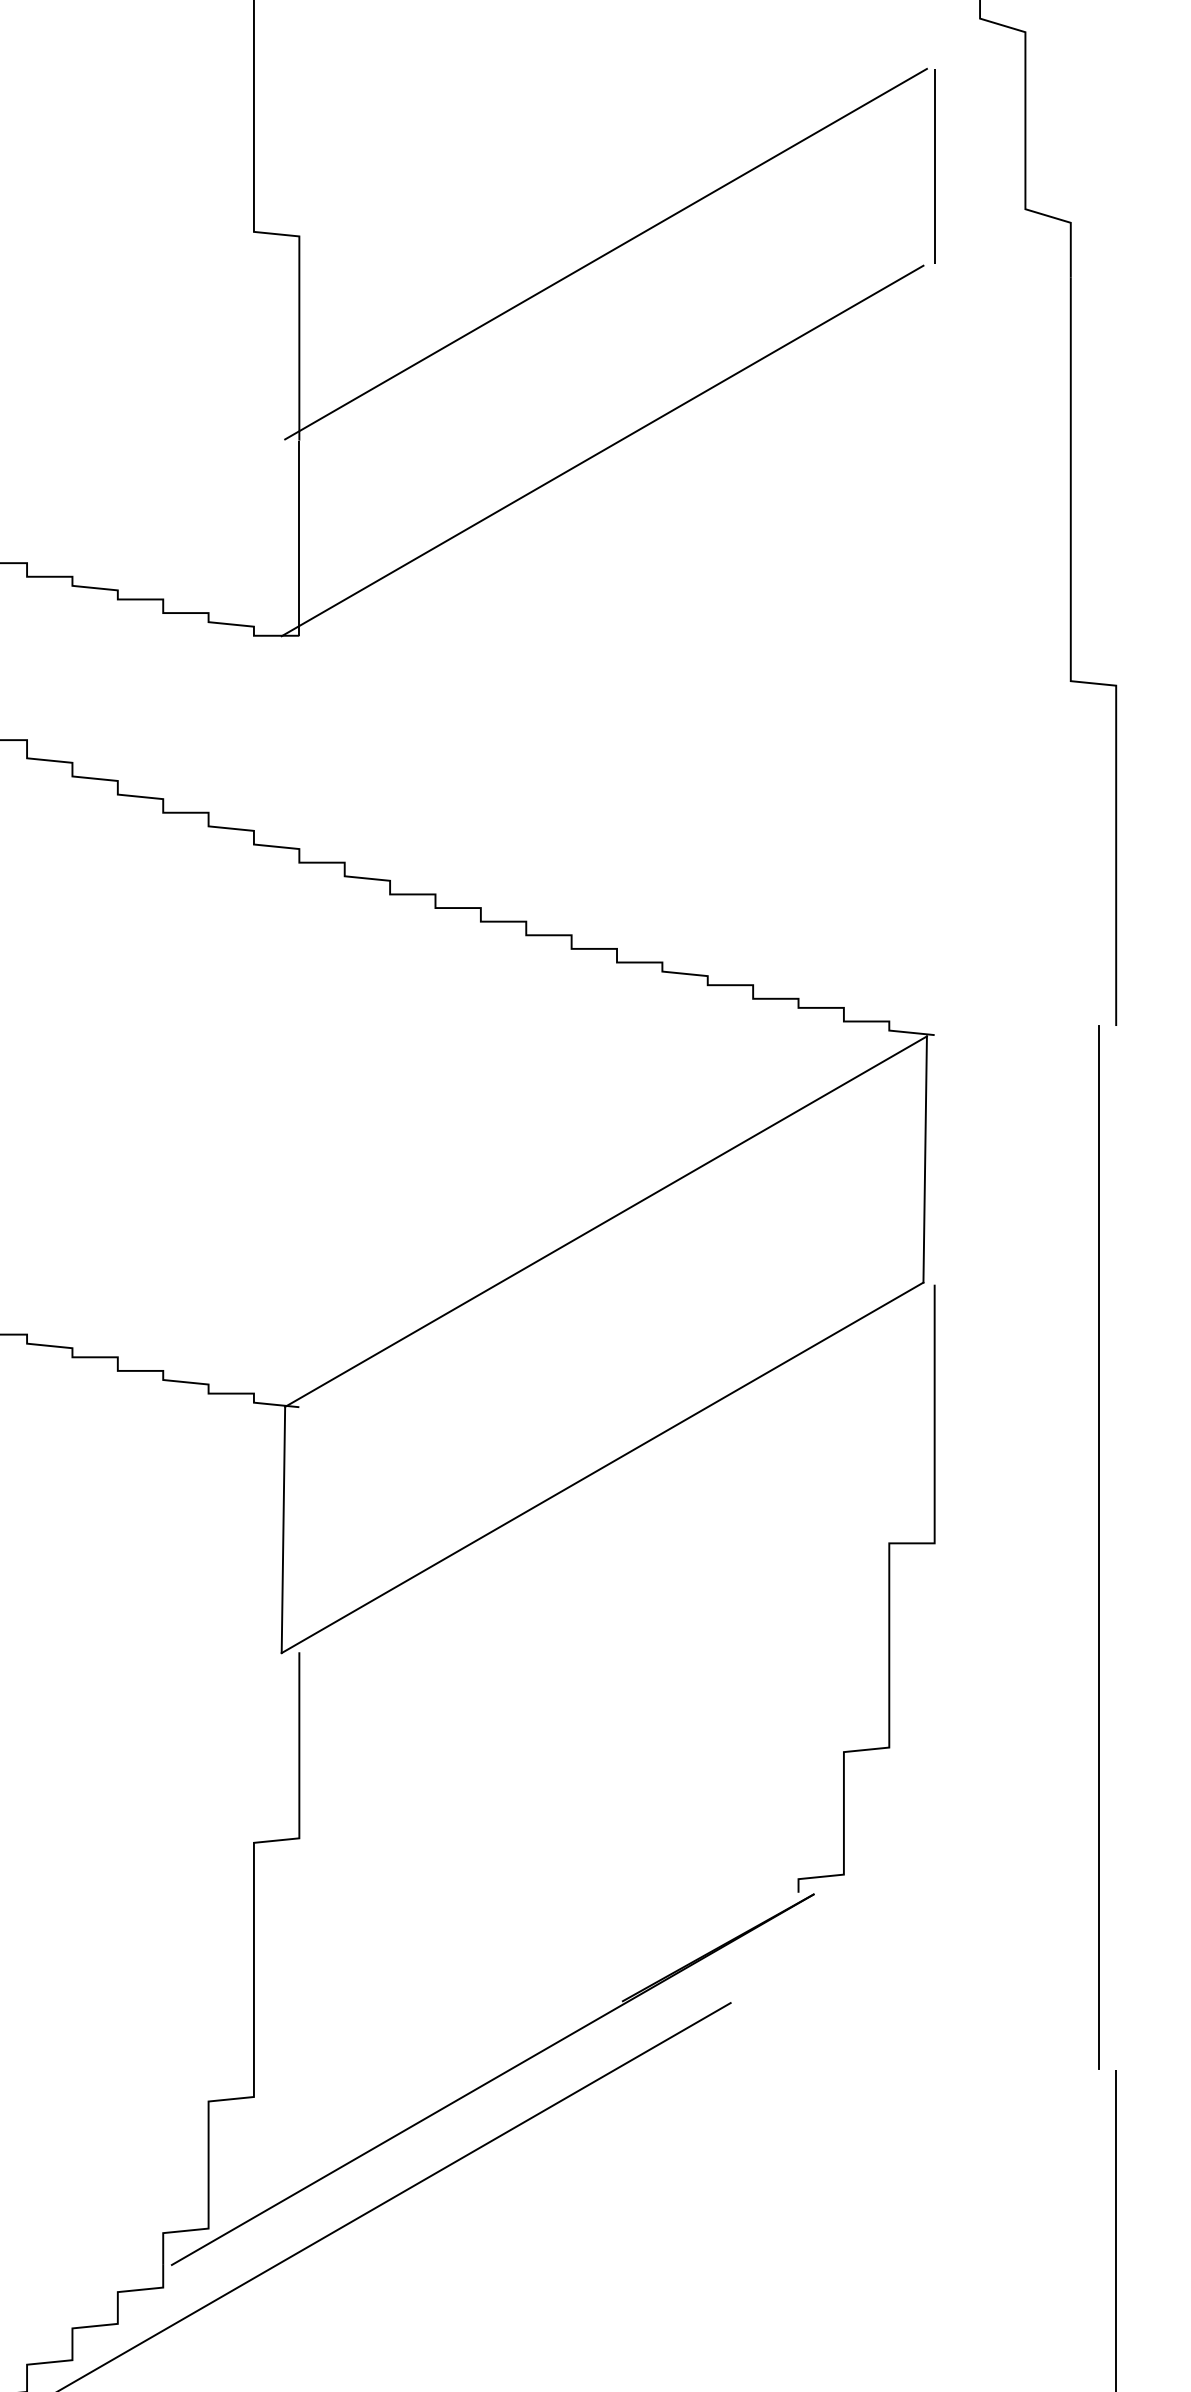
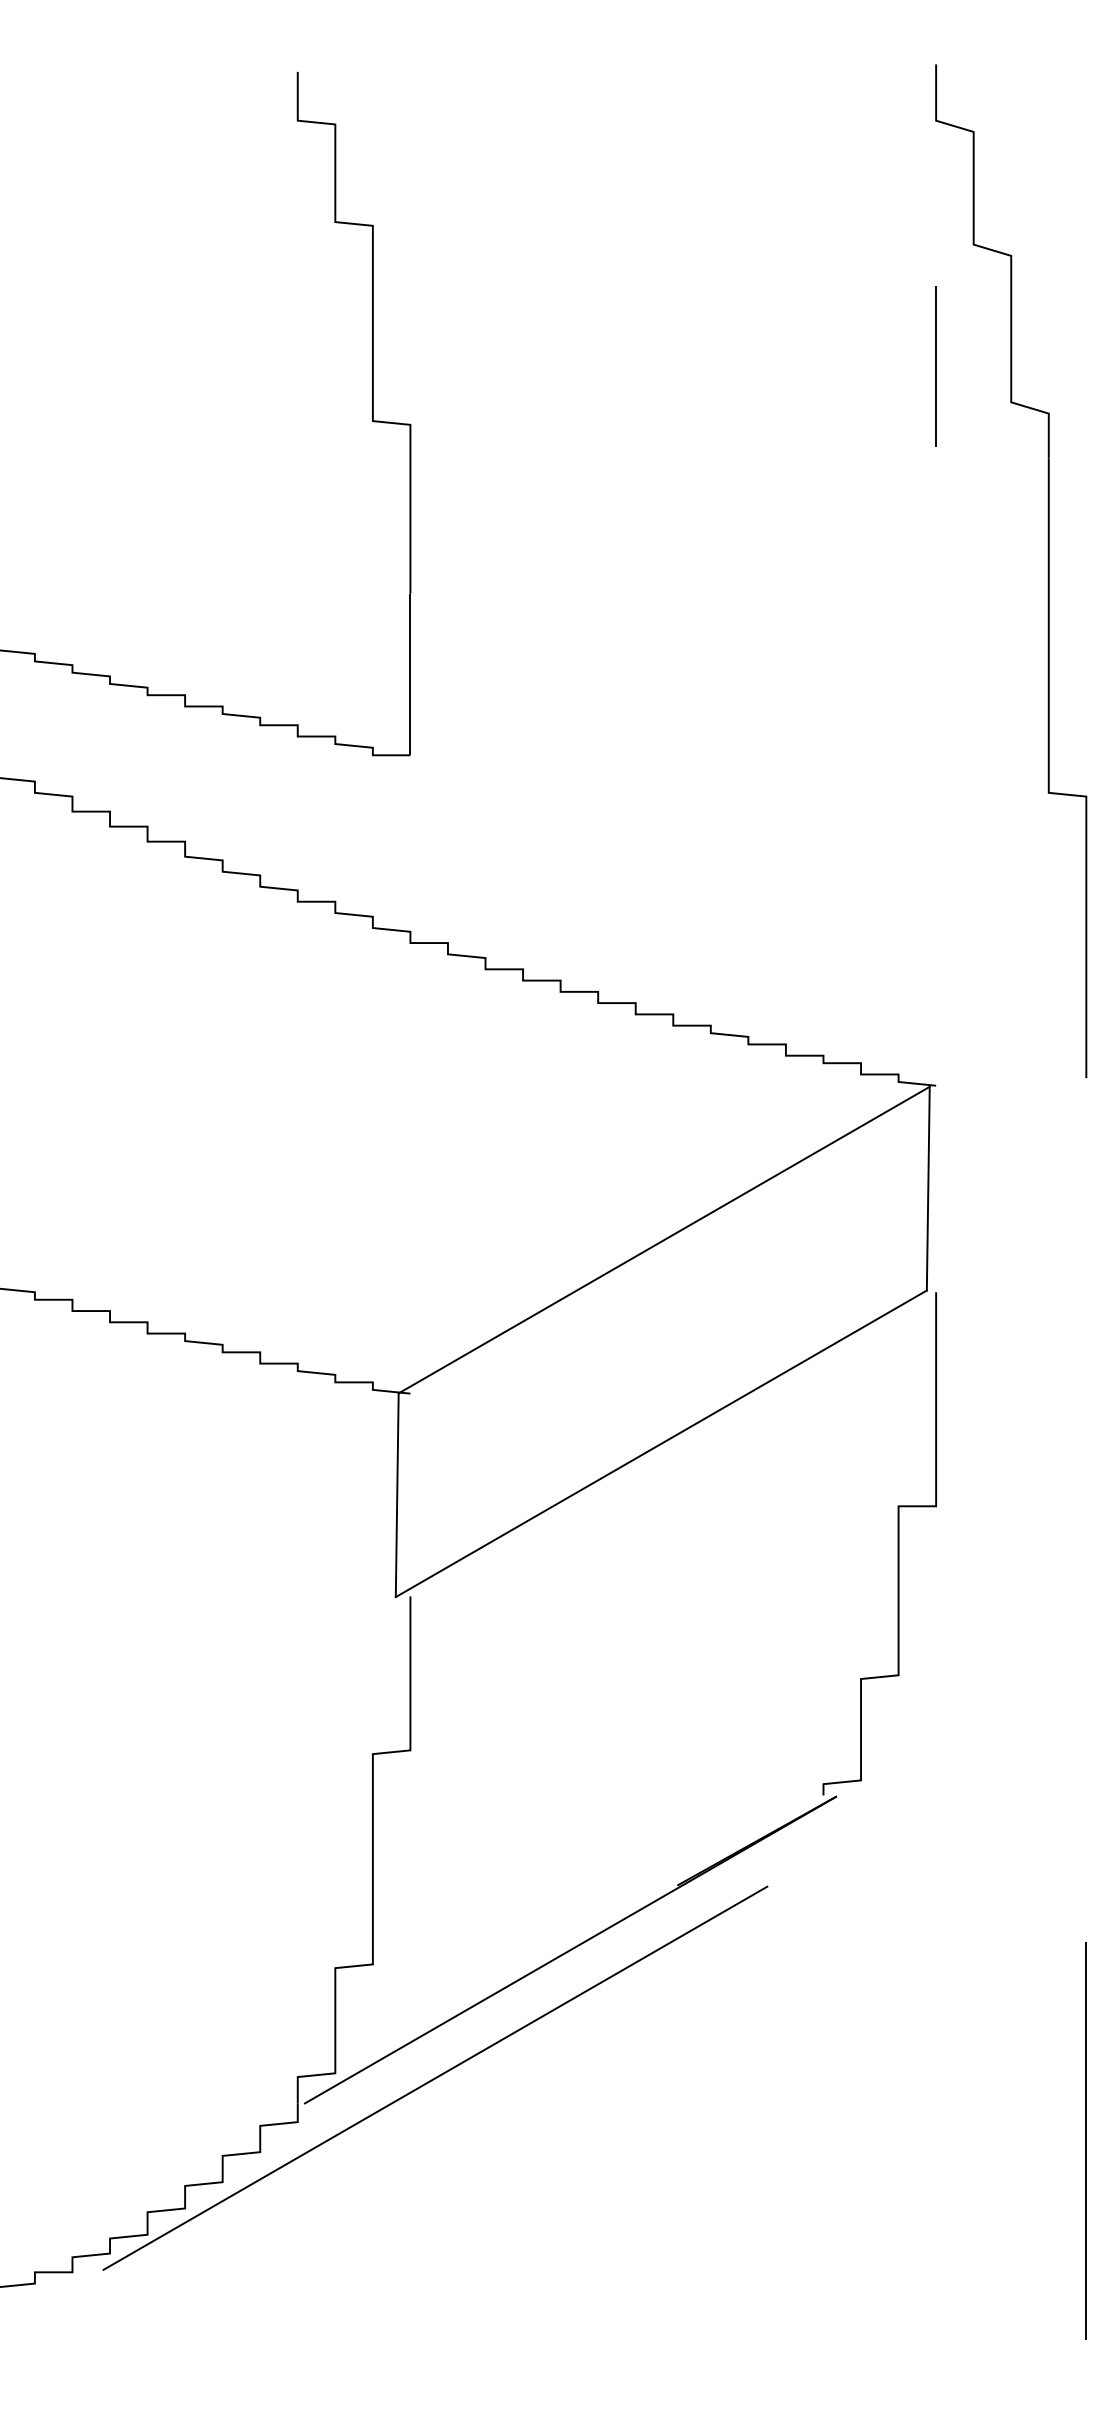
line: (605, 254) -> (663, 439), removed
line: (601, 451) -> (660, 602), removed
line: (1098, 1547) -> (1071, 1509), removed

